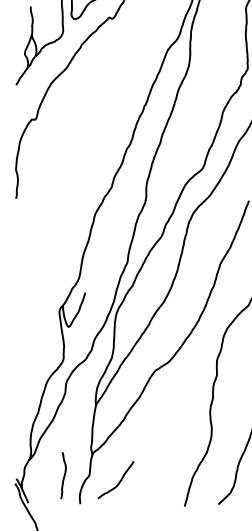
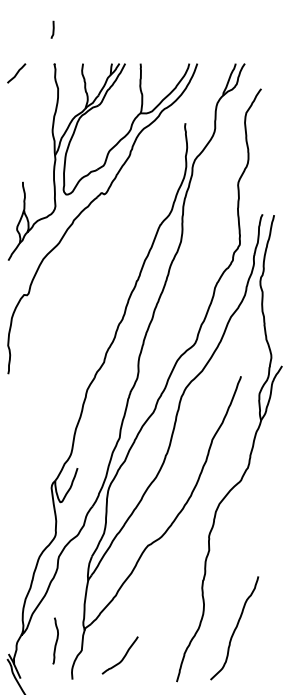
curve: (64, 475) -> (56, 640), moved
curve: (119, 481) -> (123, 656), moved

